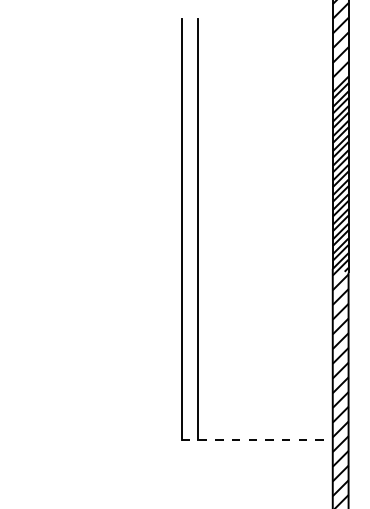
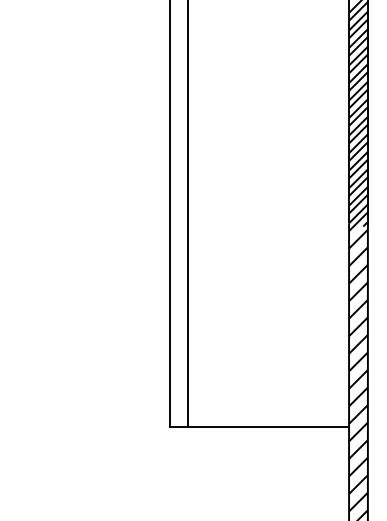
line: (257, 440) -> (259, 427), dashed -> solid

